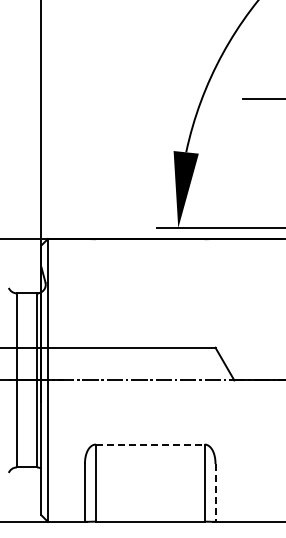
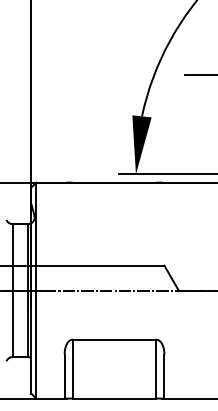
line: (150, 444) -> (114, 339), dashed -> solid
line: (215, 493) -> (164, 376), dashed -> solid

